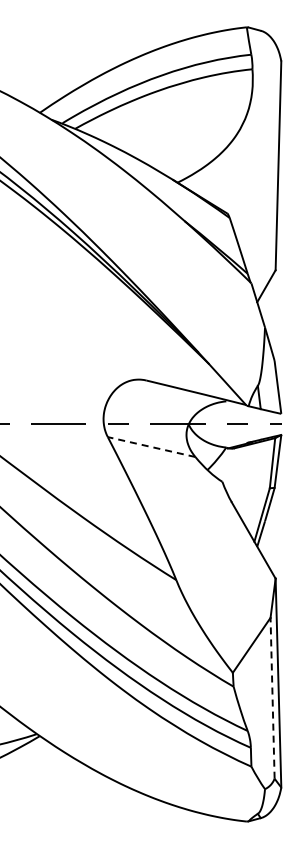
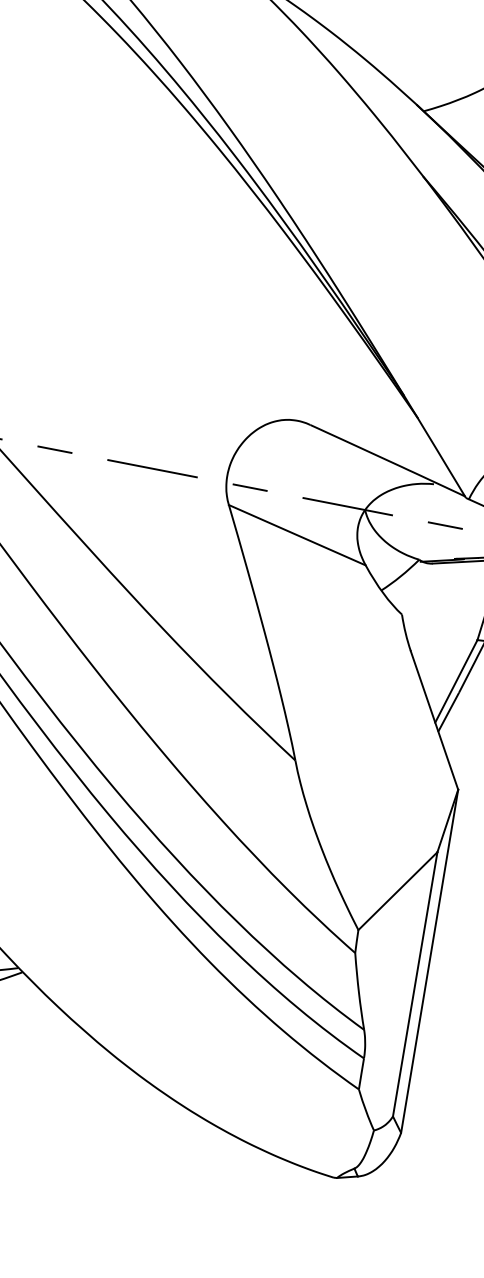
line: (151, 447) -> (296, 535), dashed -> solid
line: (272, 697) -> (415, 983), dashed -> solid

